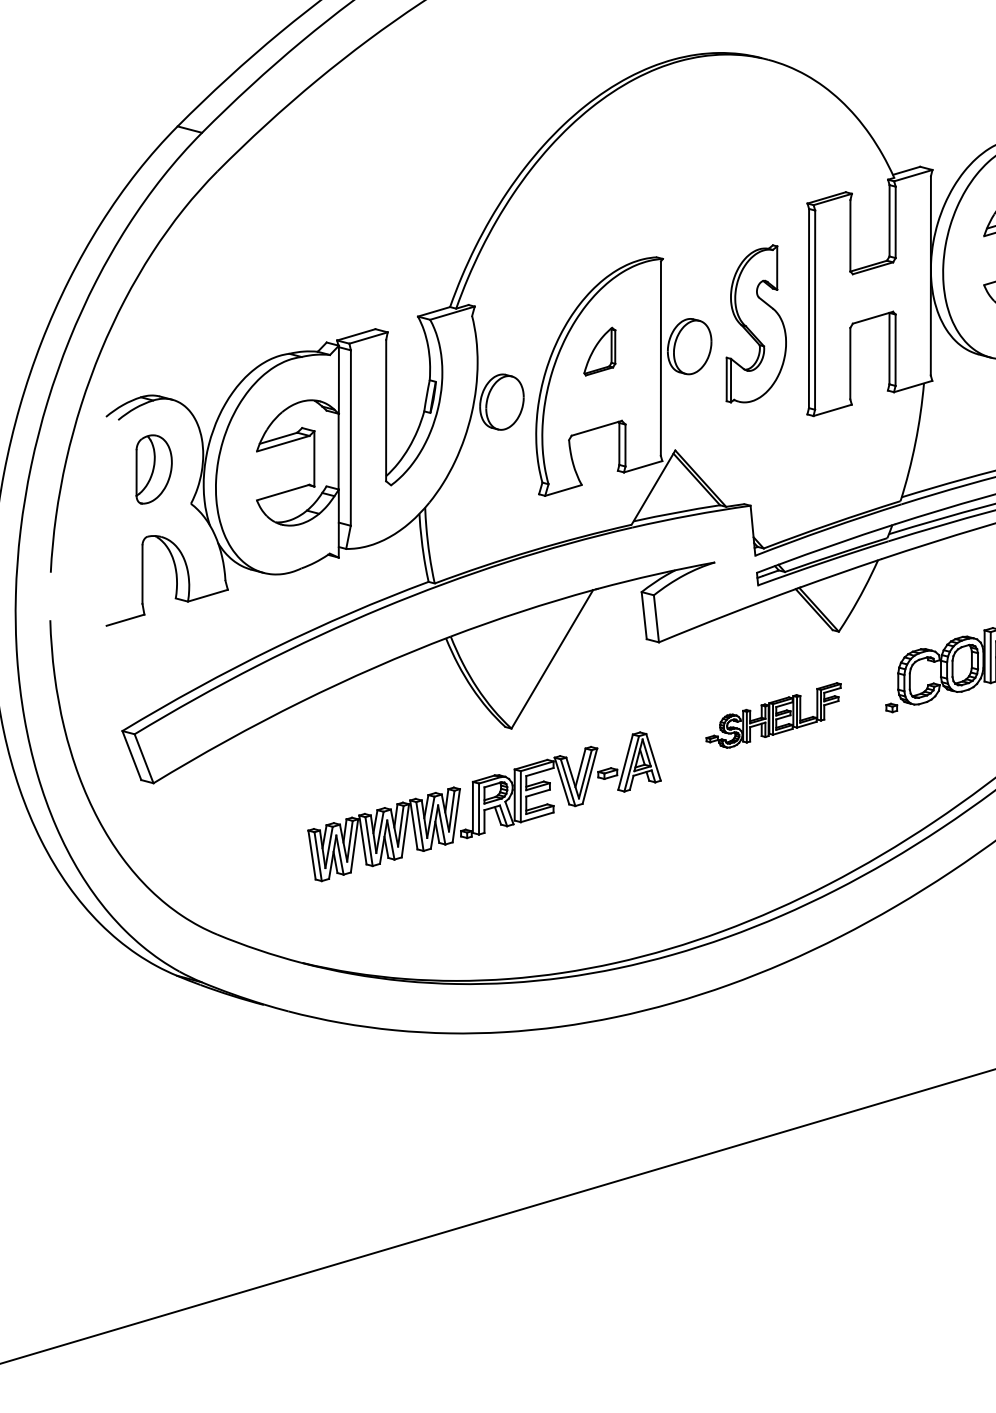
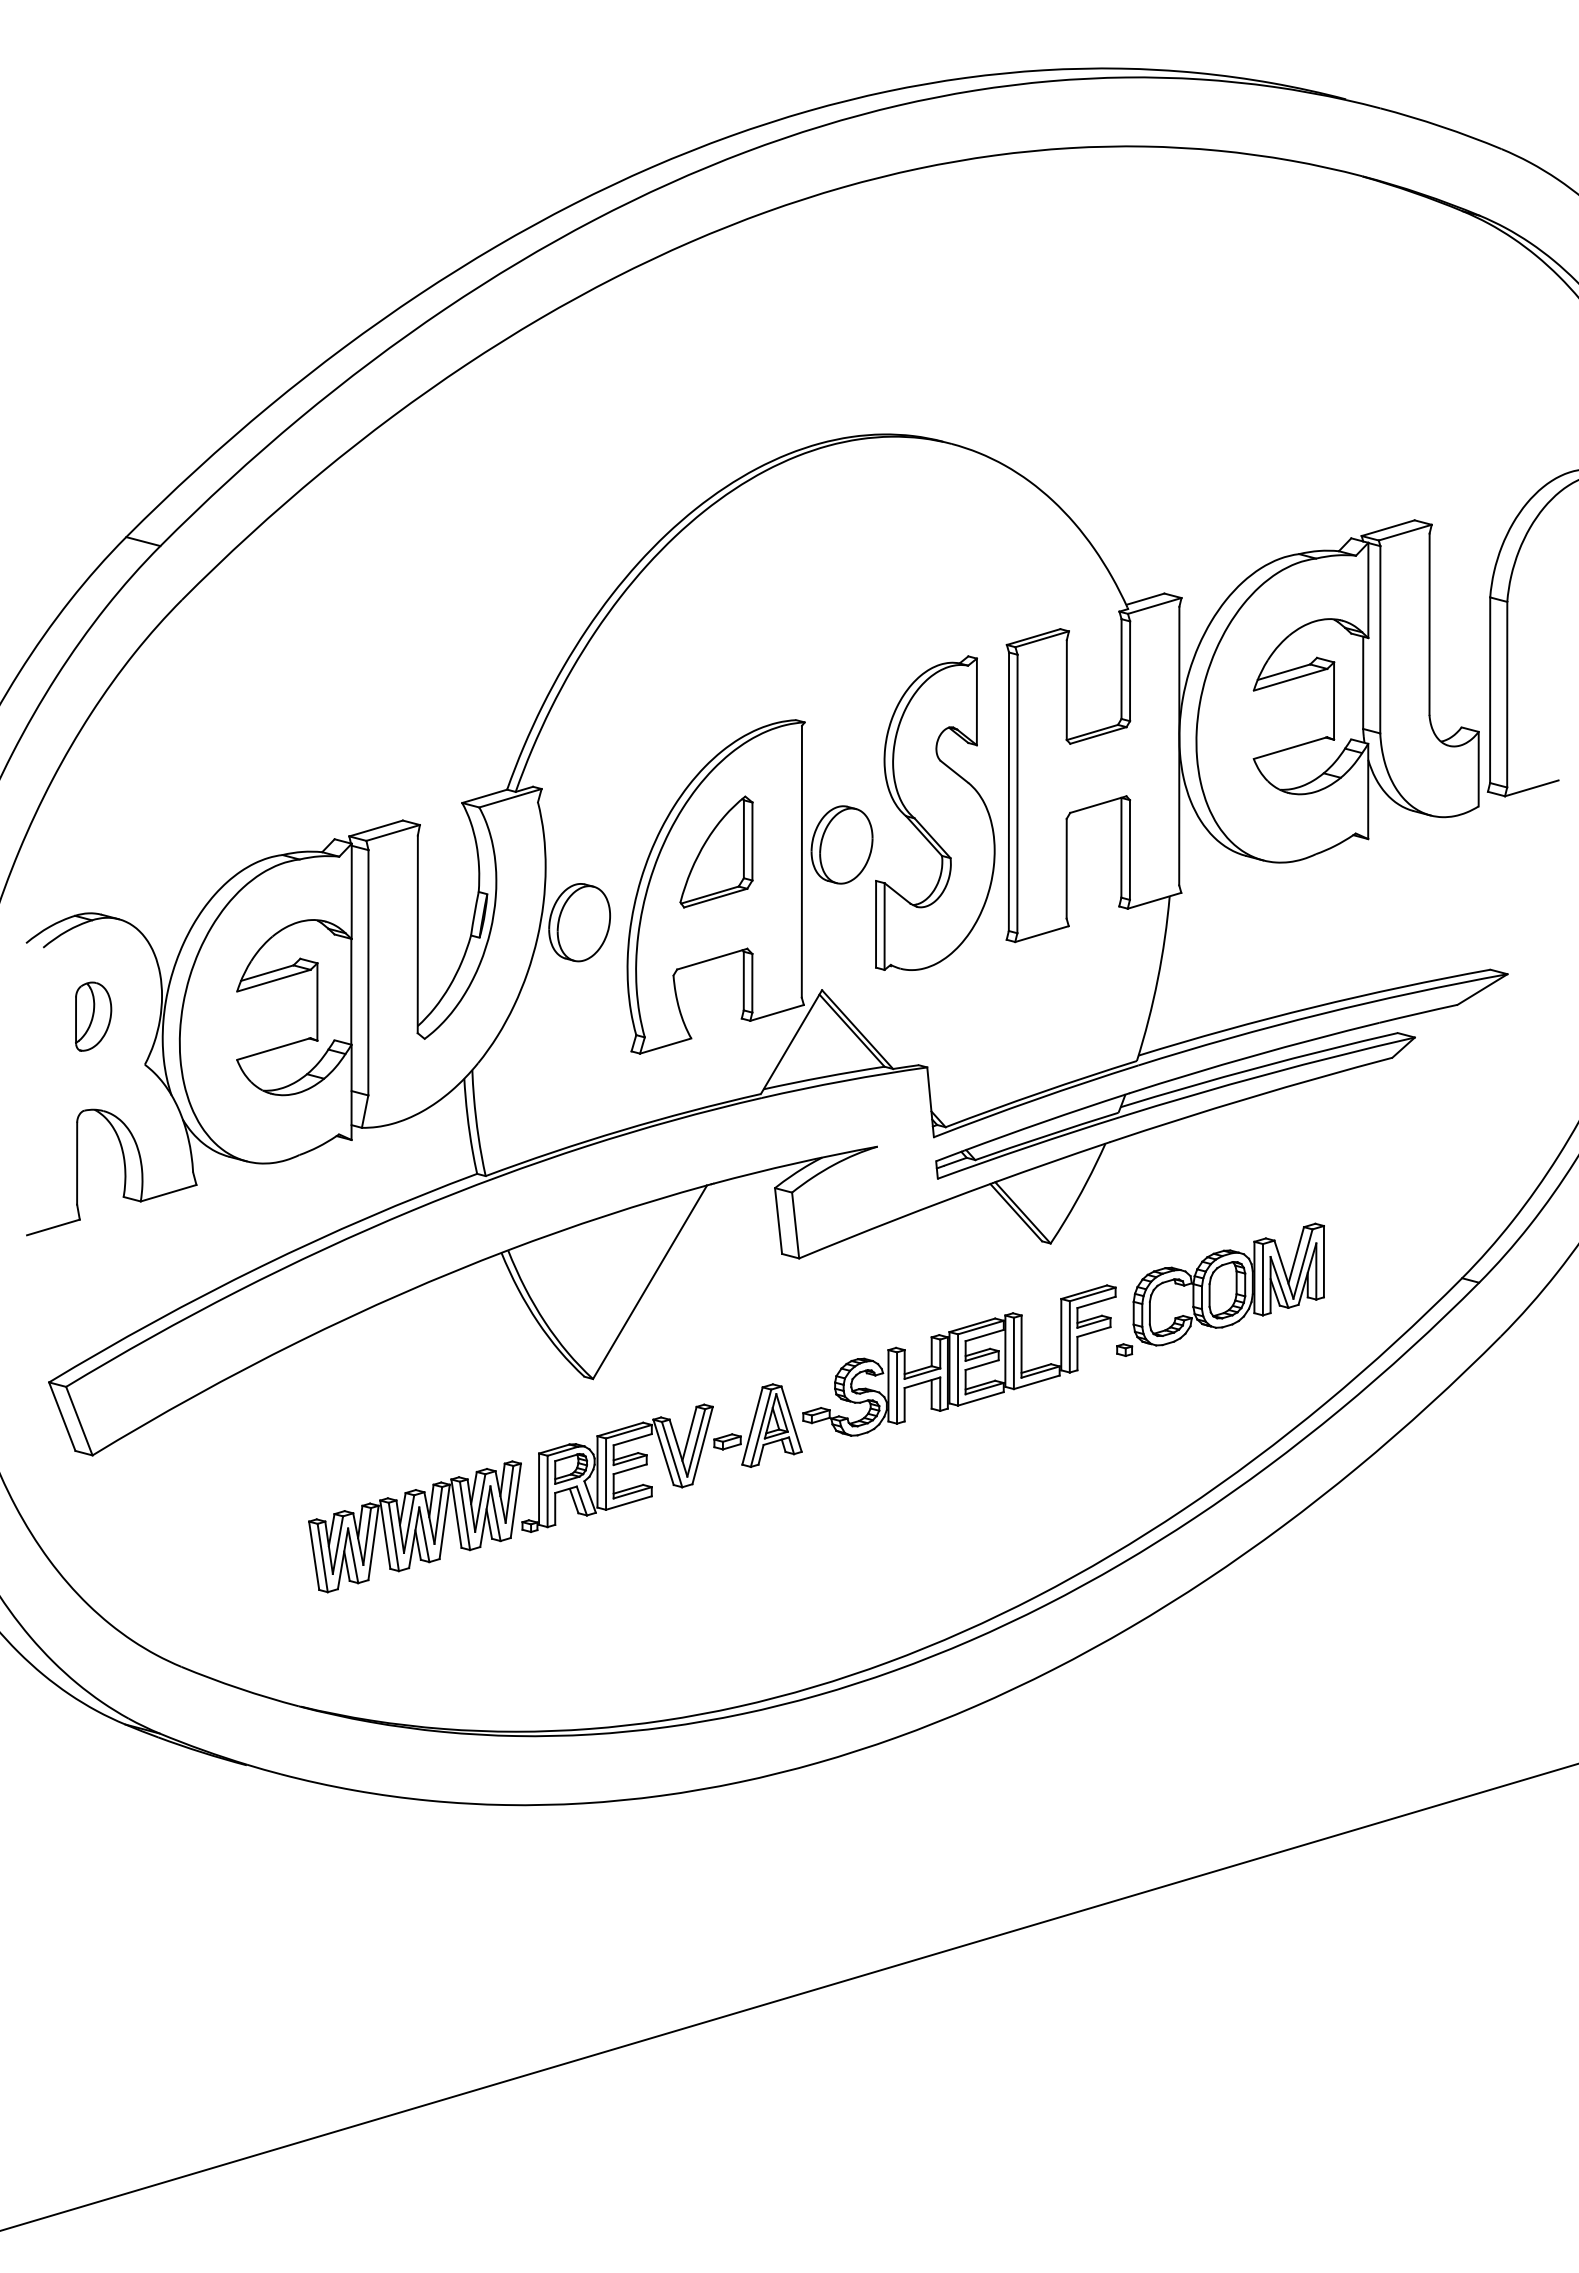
part: (756, 323) -> (935, 812), size x1.43
part: (599, 351) -> (716, 851), size x1.67
part: (154, 469) -> (93, 1016), size x0.71
part: (773, 715) -> (959, 1360), size x1.67

